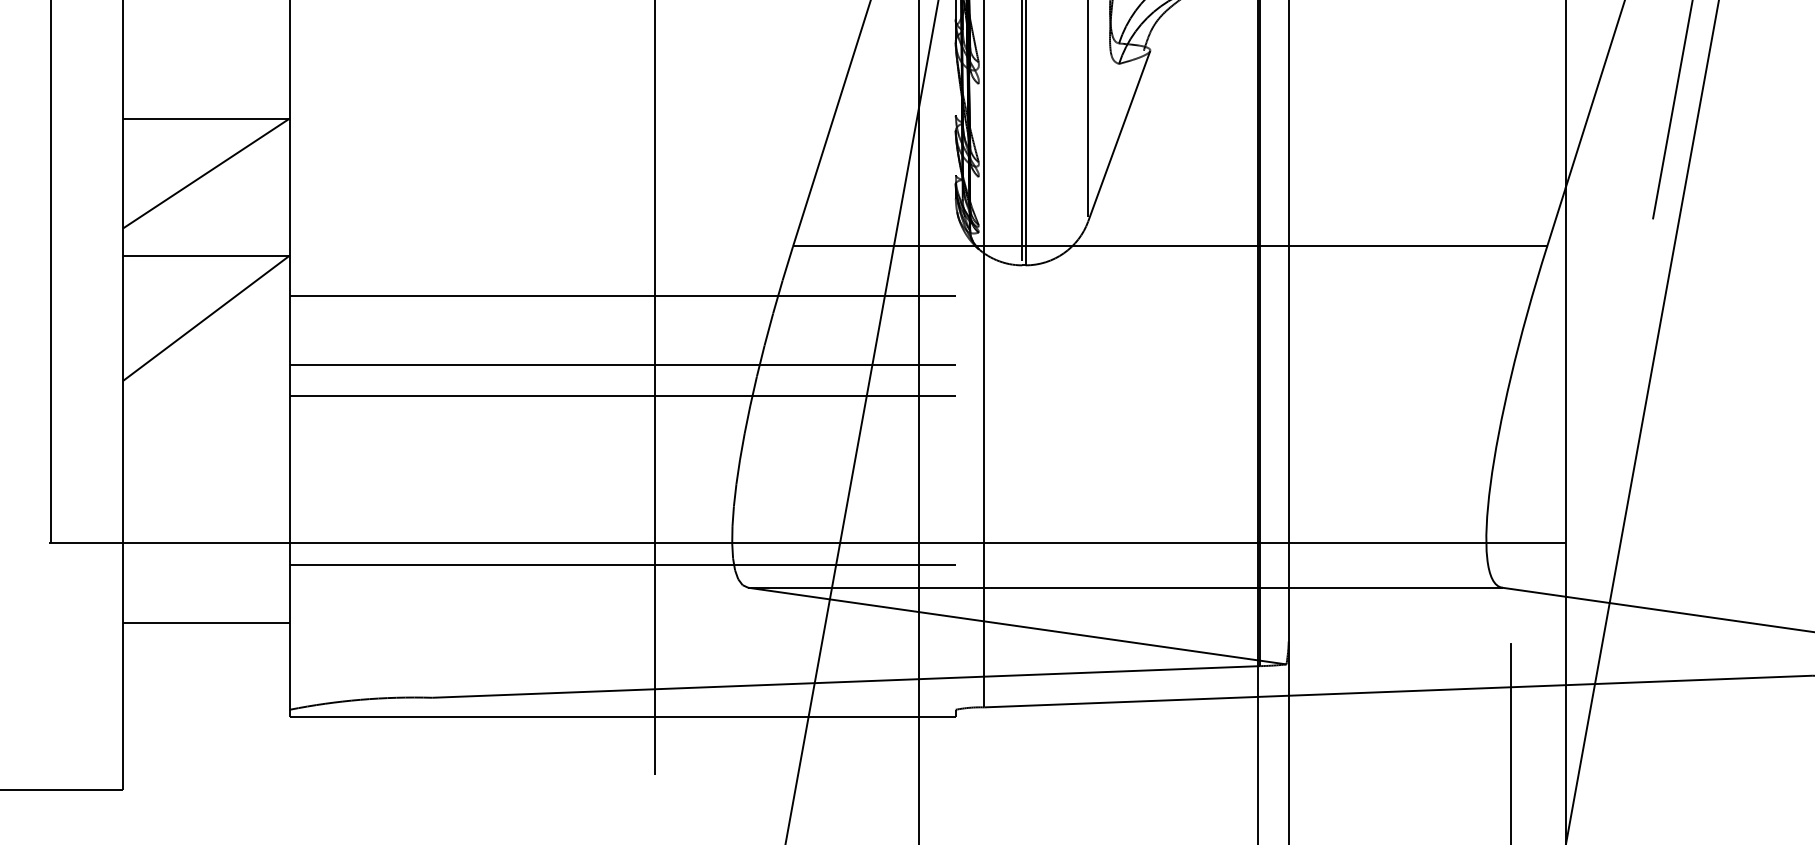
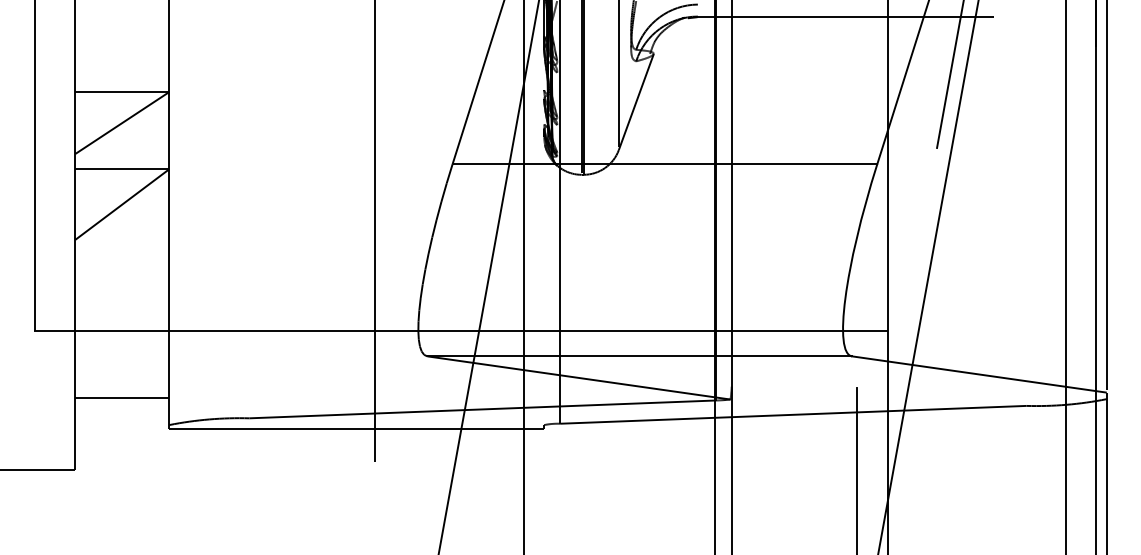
line: (622, 296) -> (356, 192), removed
line: (622, 366) -> (356, 231), removed
line: (622, 396) -> (356, 248), removed
line: (622, 564) -> (356, 343), removed
line: (206, 623) -> (122, 398), moved

